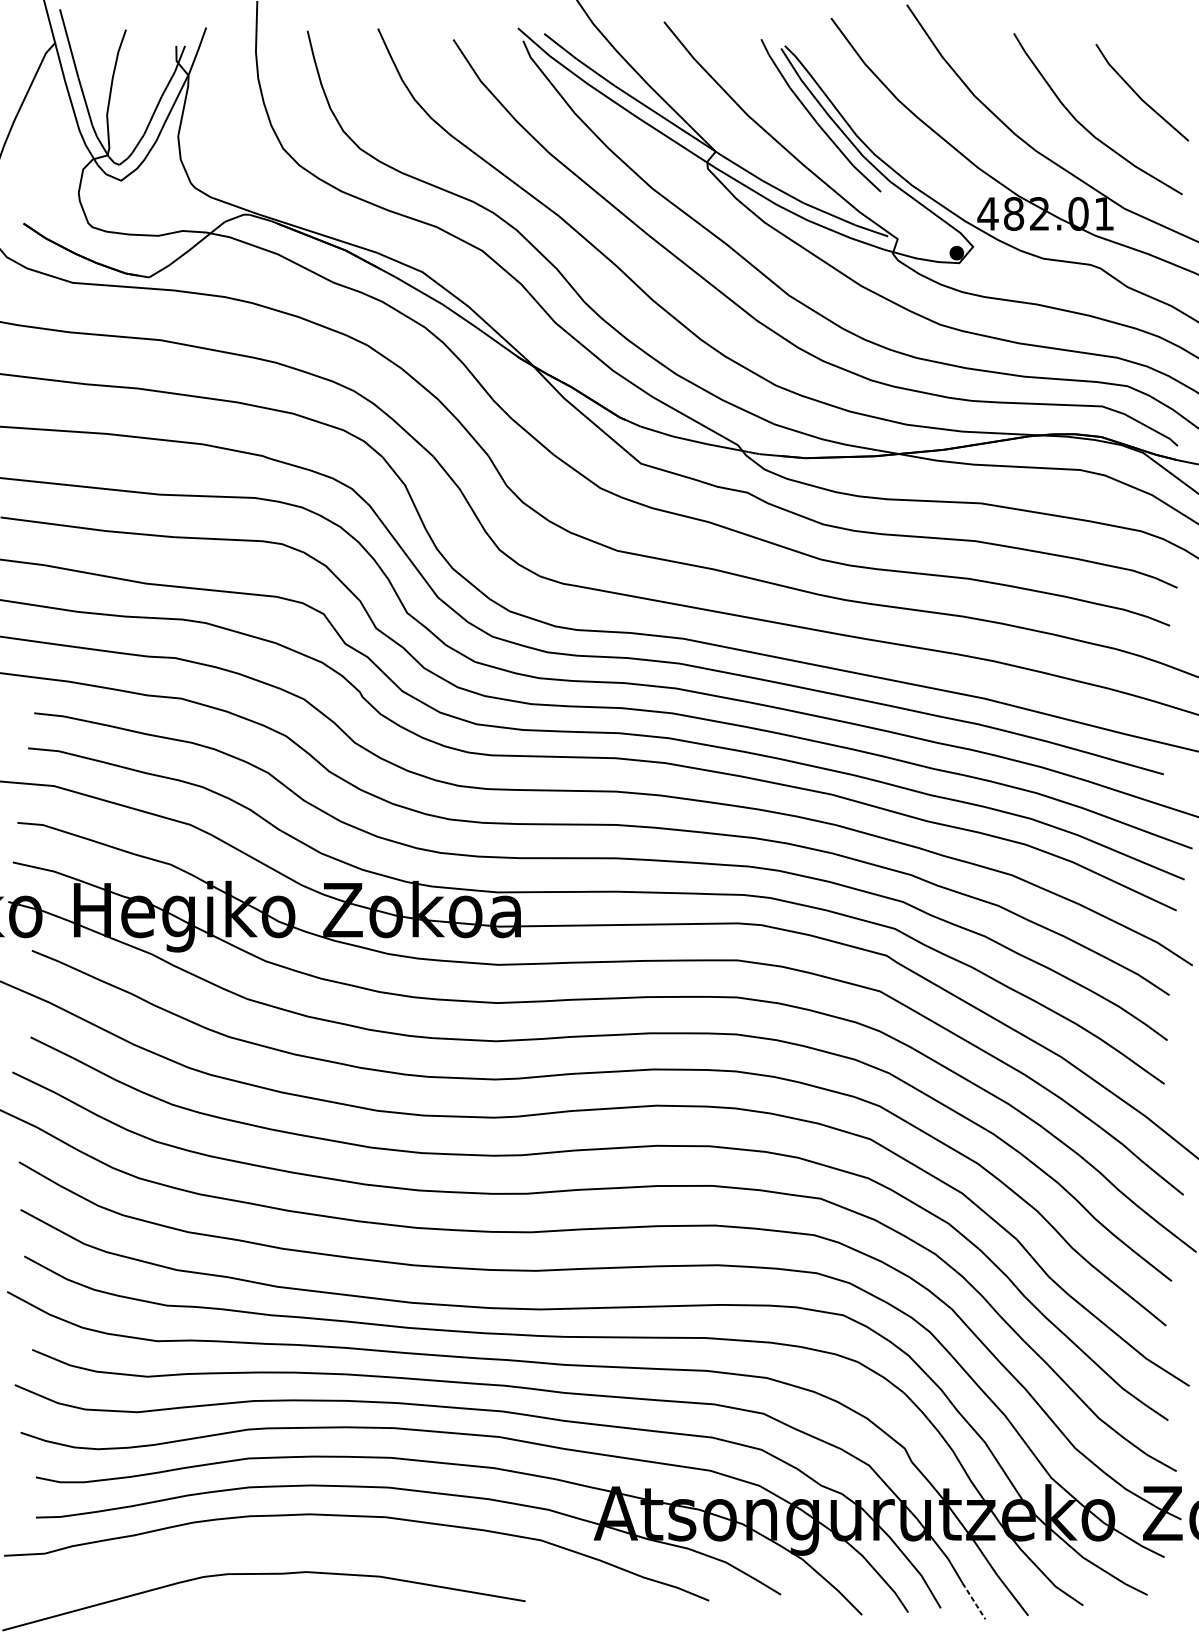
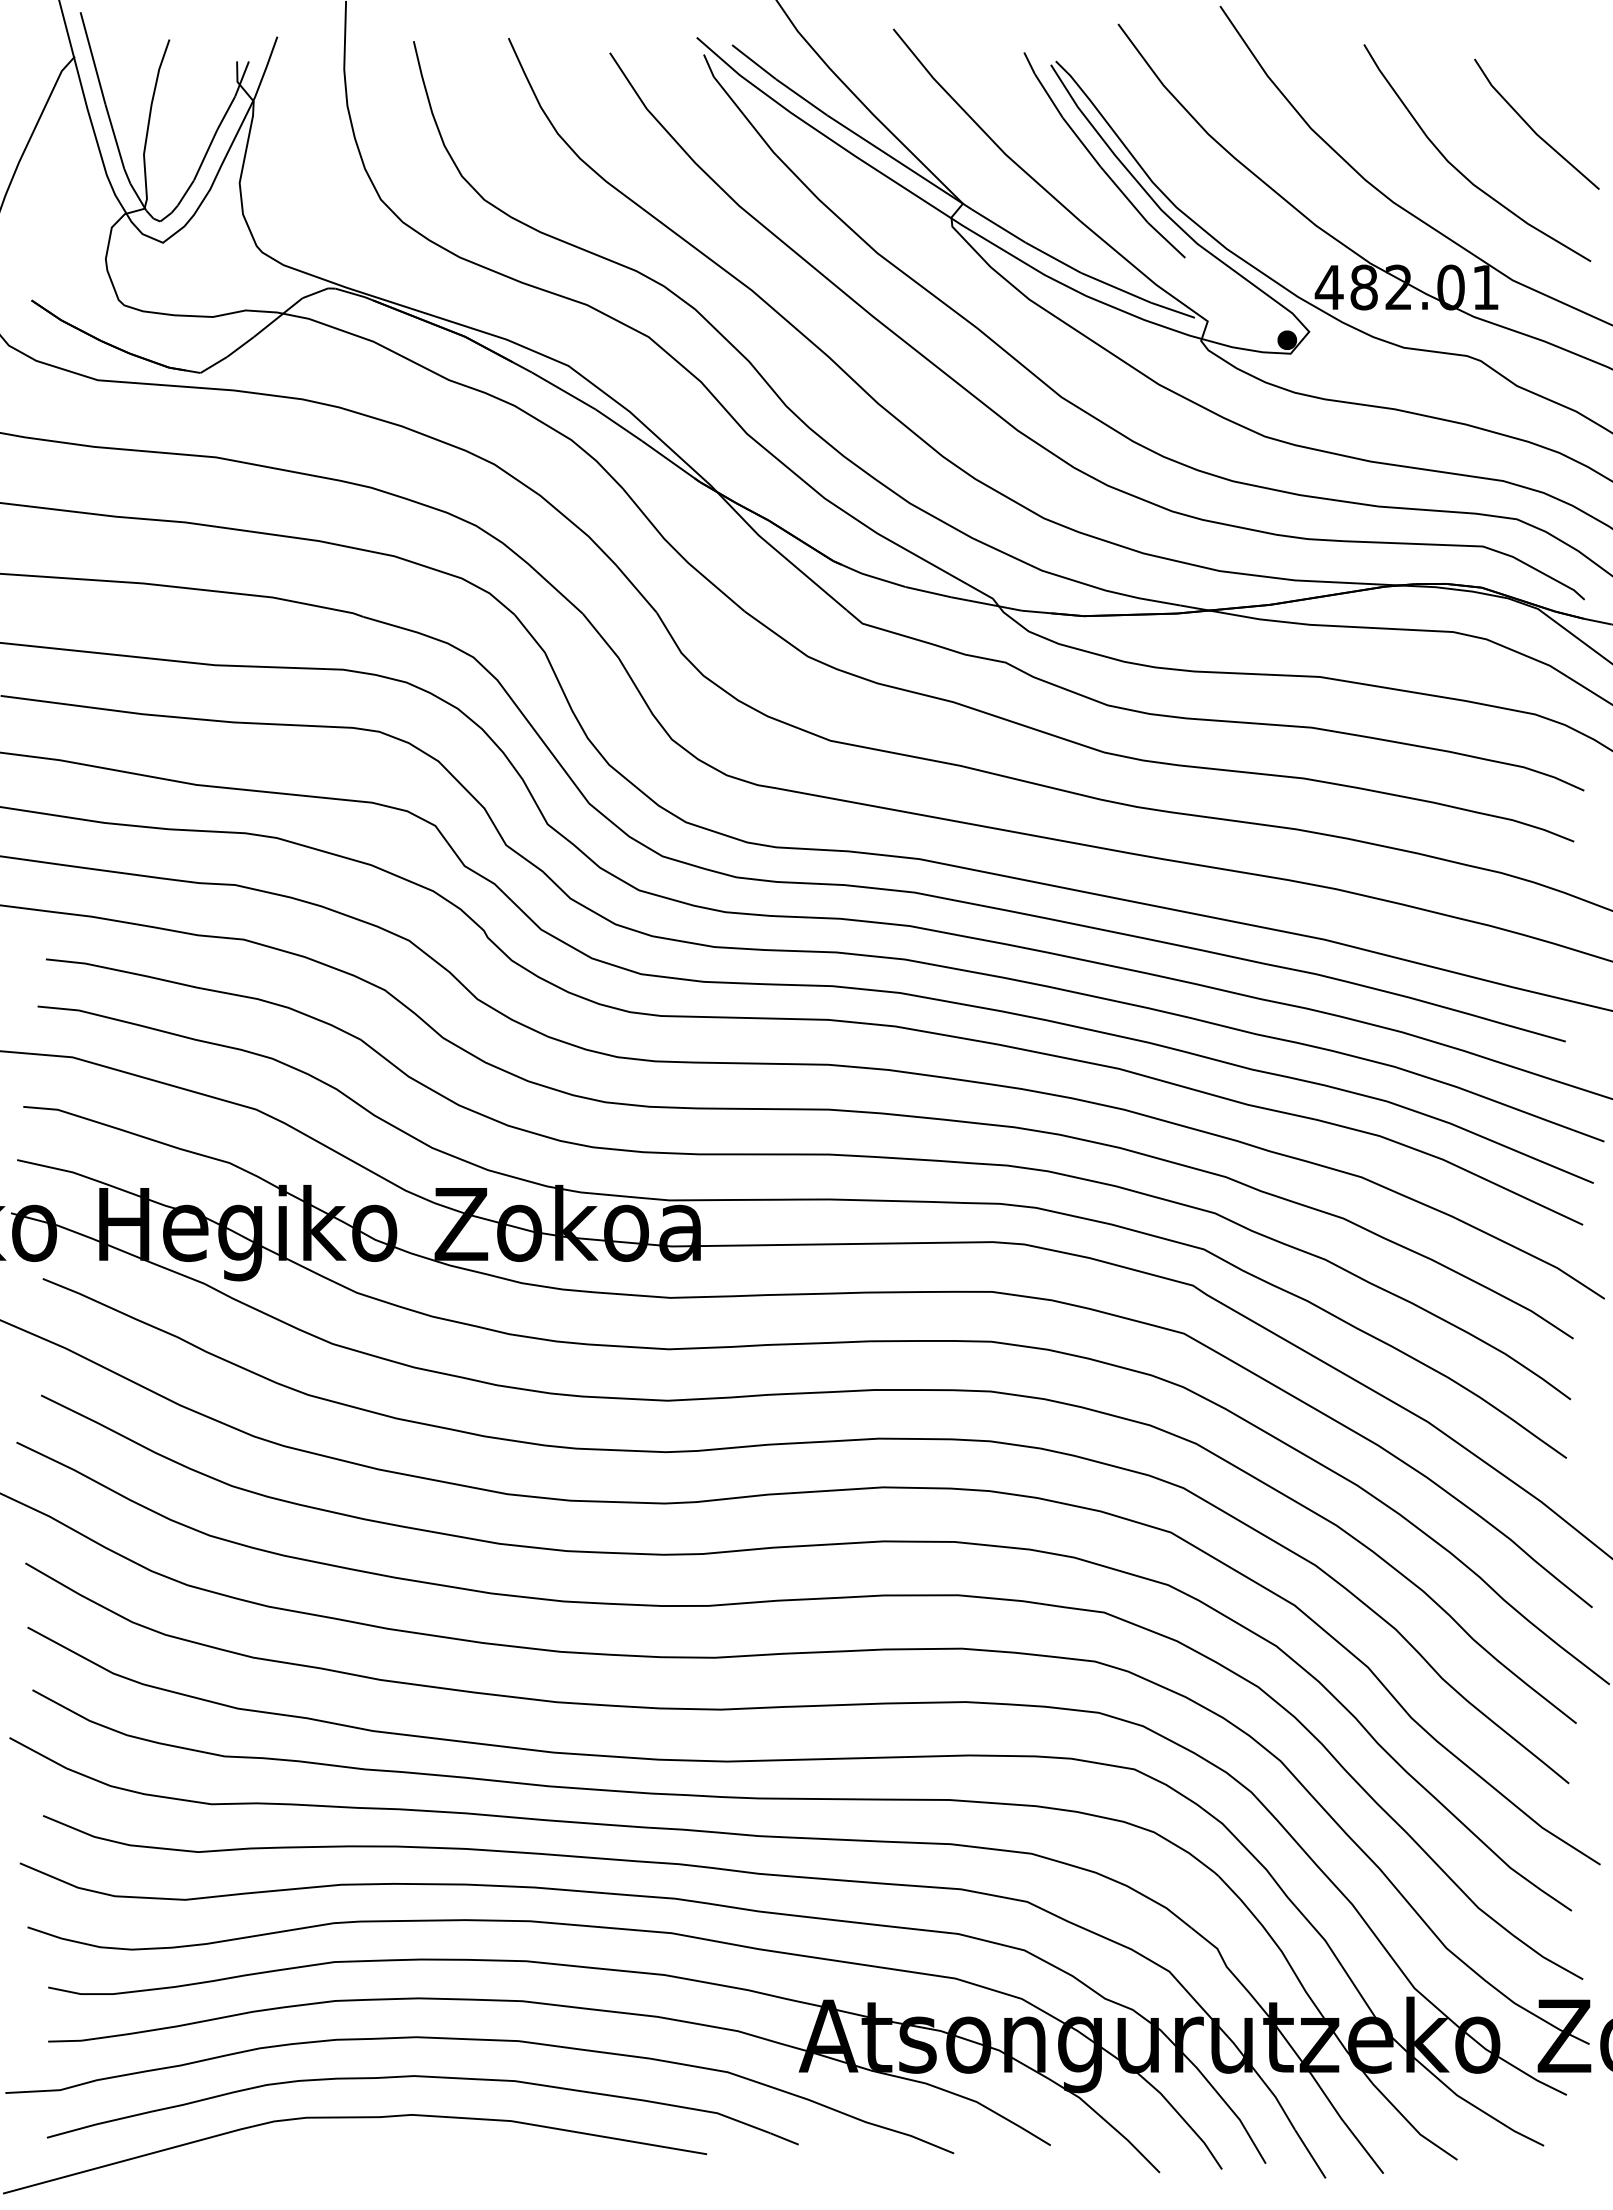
part: (314, 1544) -> (422, 2077), added
line: (974, 1601) -> (1310, 2154), dashed -> solid

